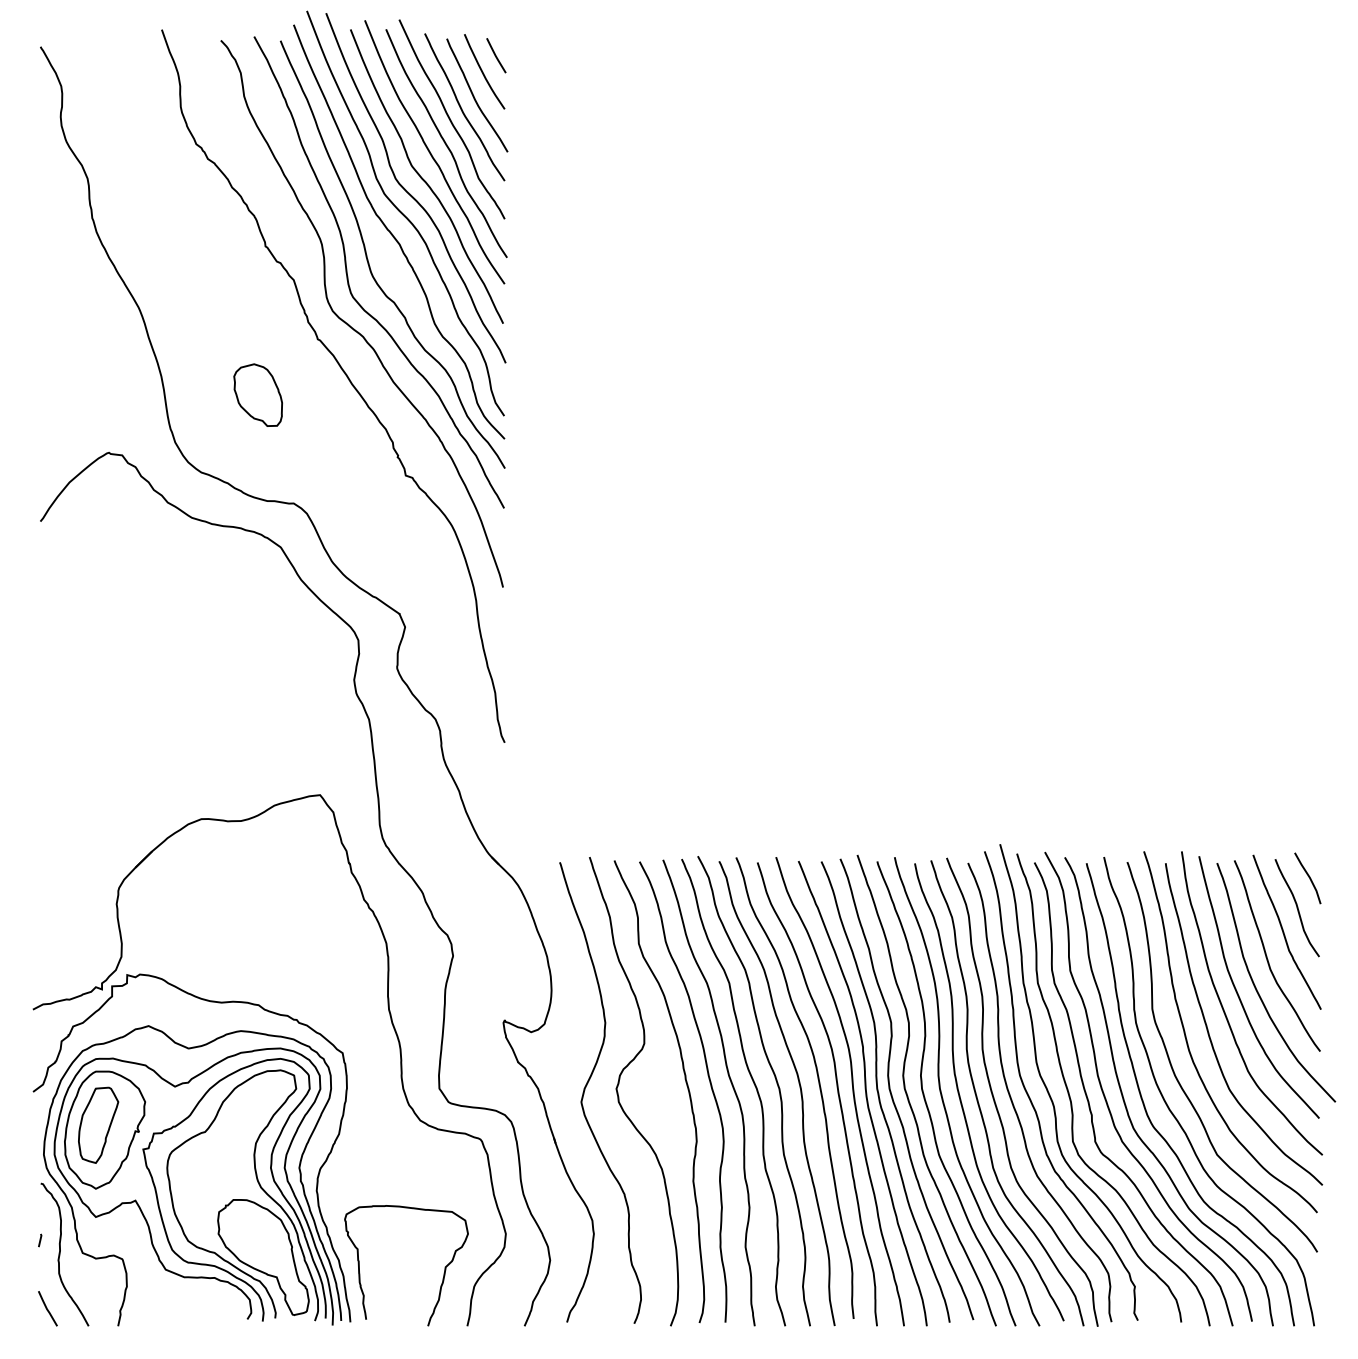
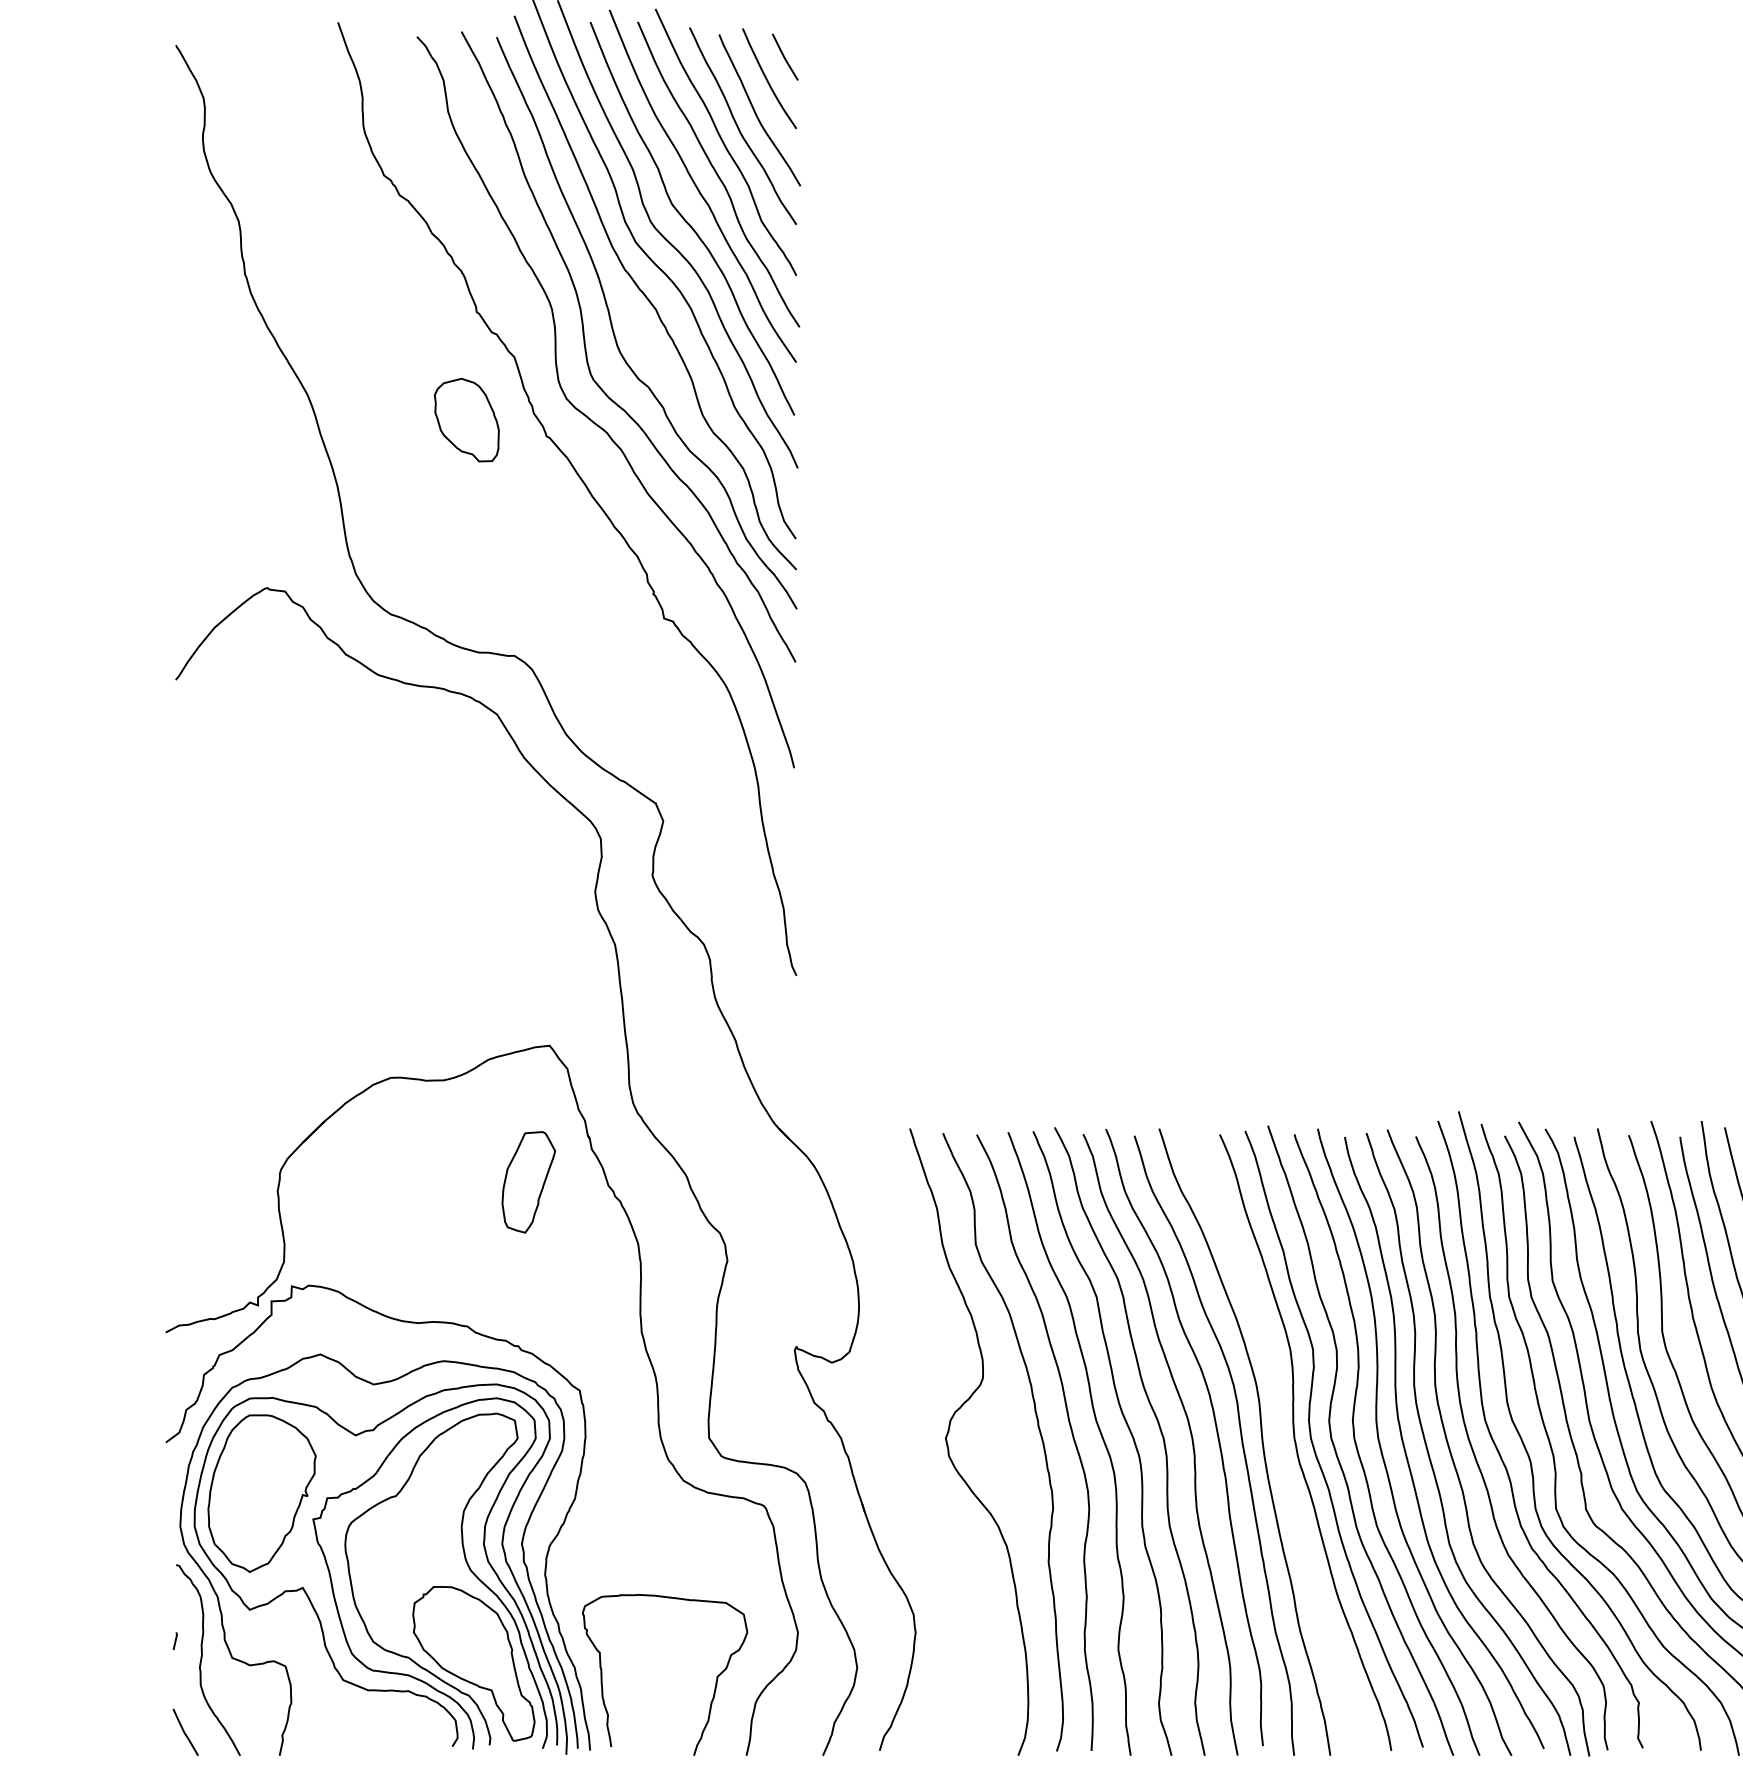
part: (257, 394) -> (465, 419), moved
curve: (587, 1085) -> (907, 1433), removed
curve: (865, 1093) -> (1278, 1444), removed
part: (98, 1124) -> (528, 1181), moved

